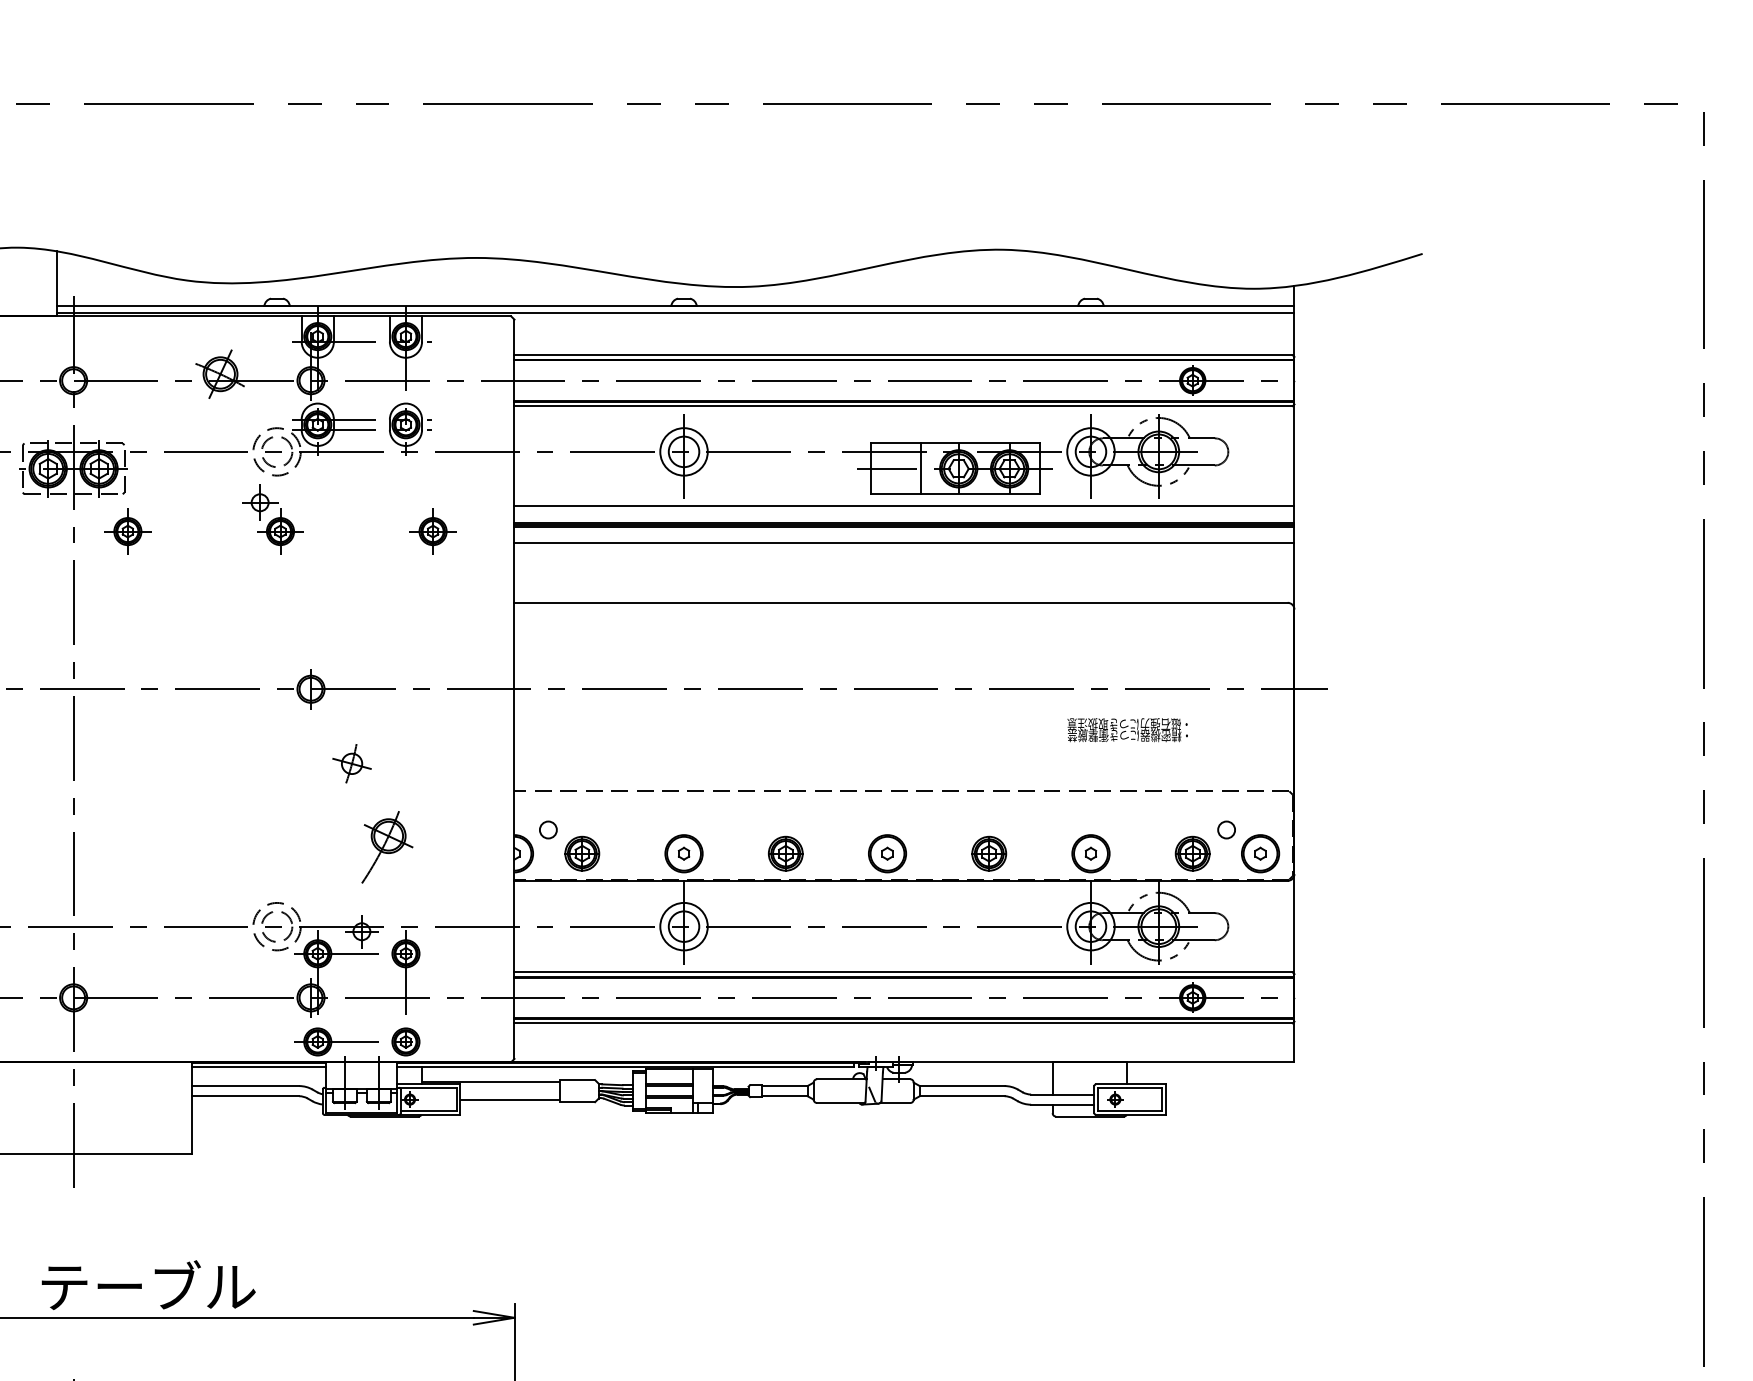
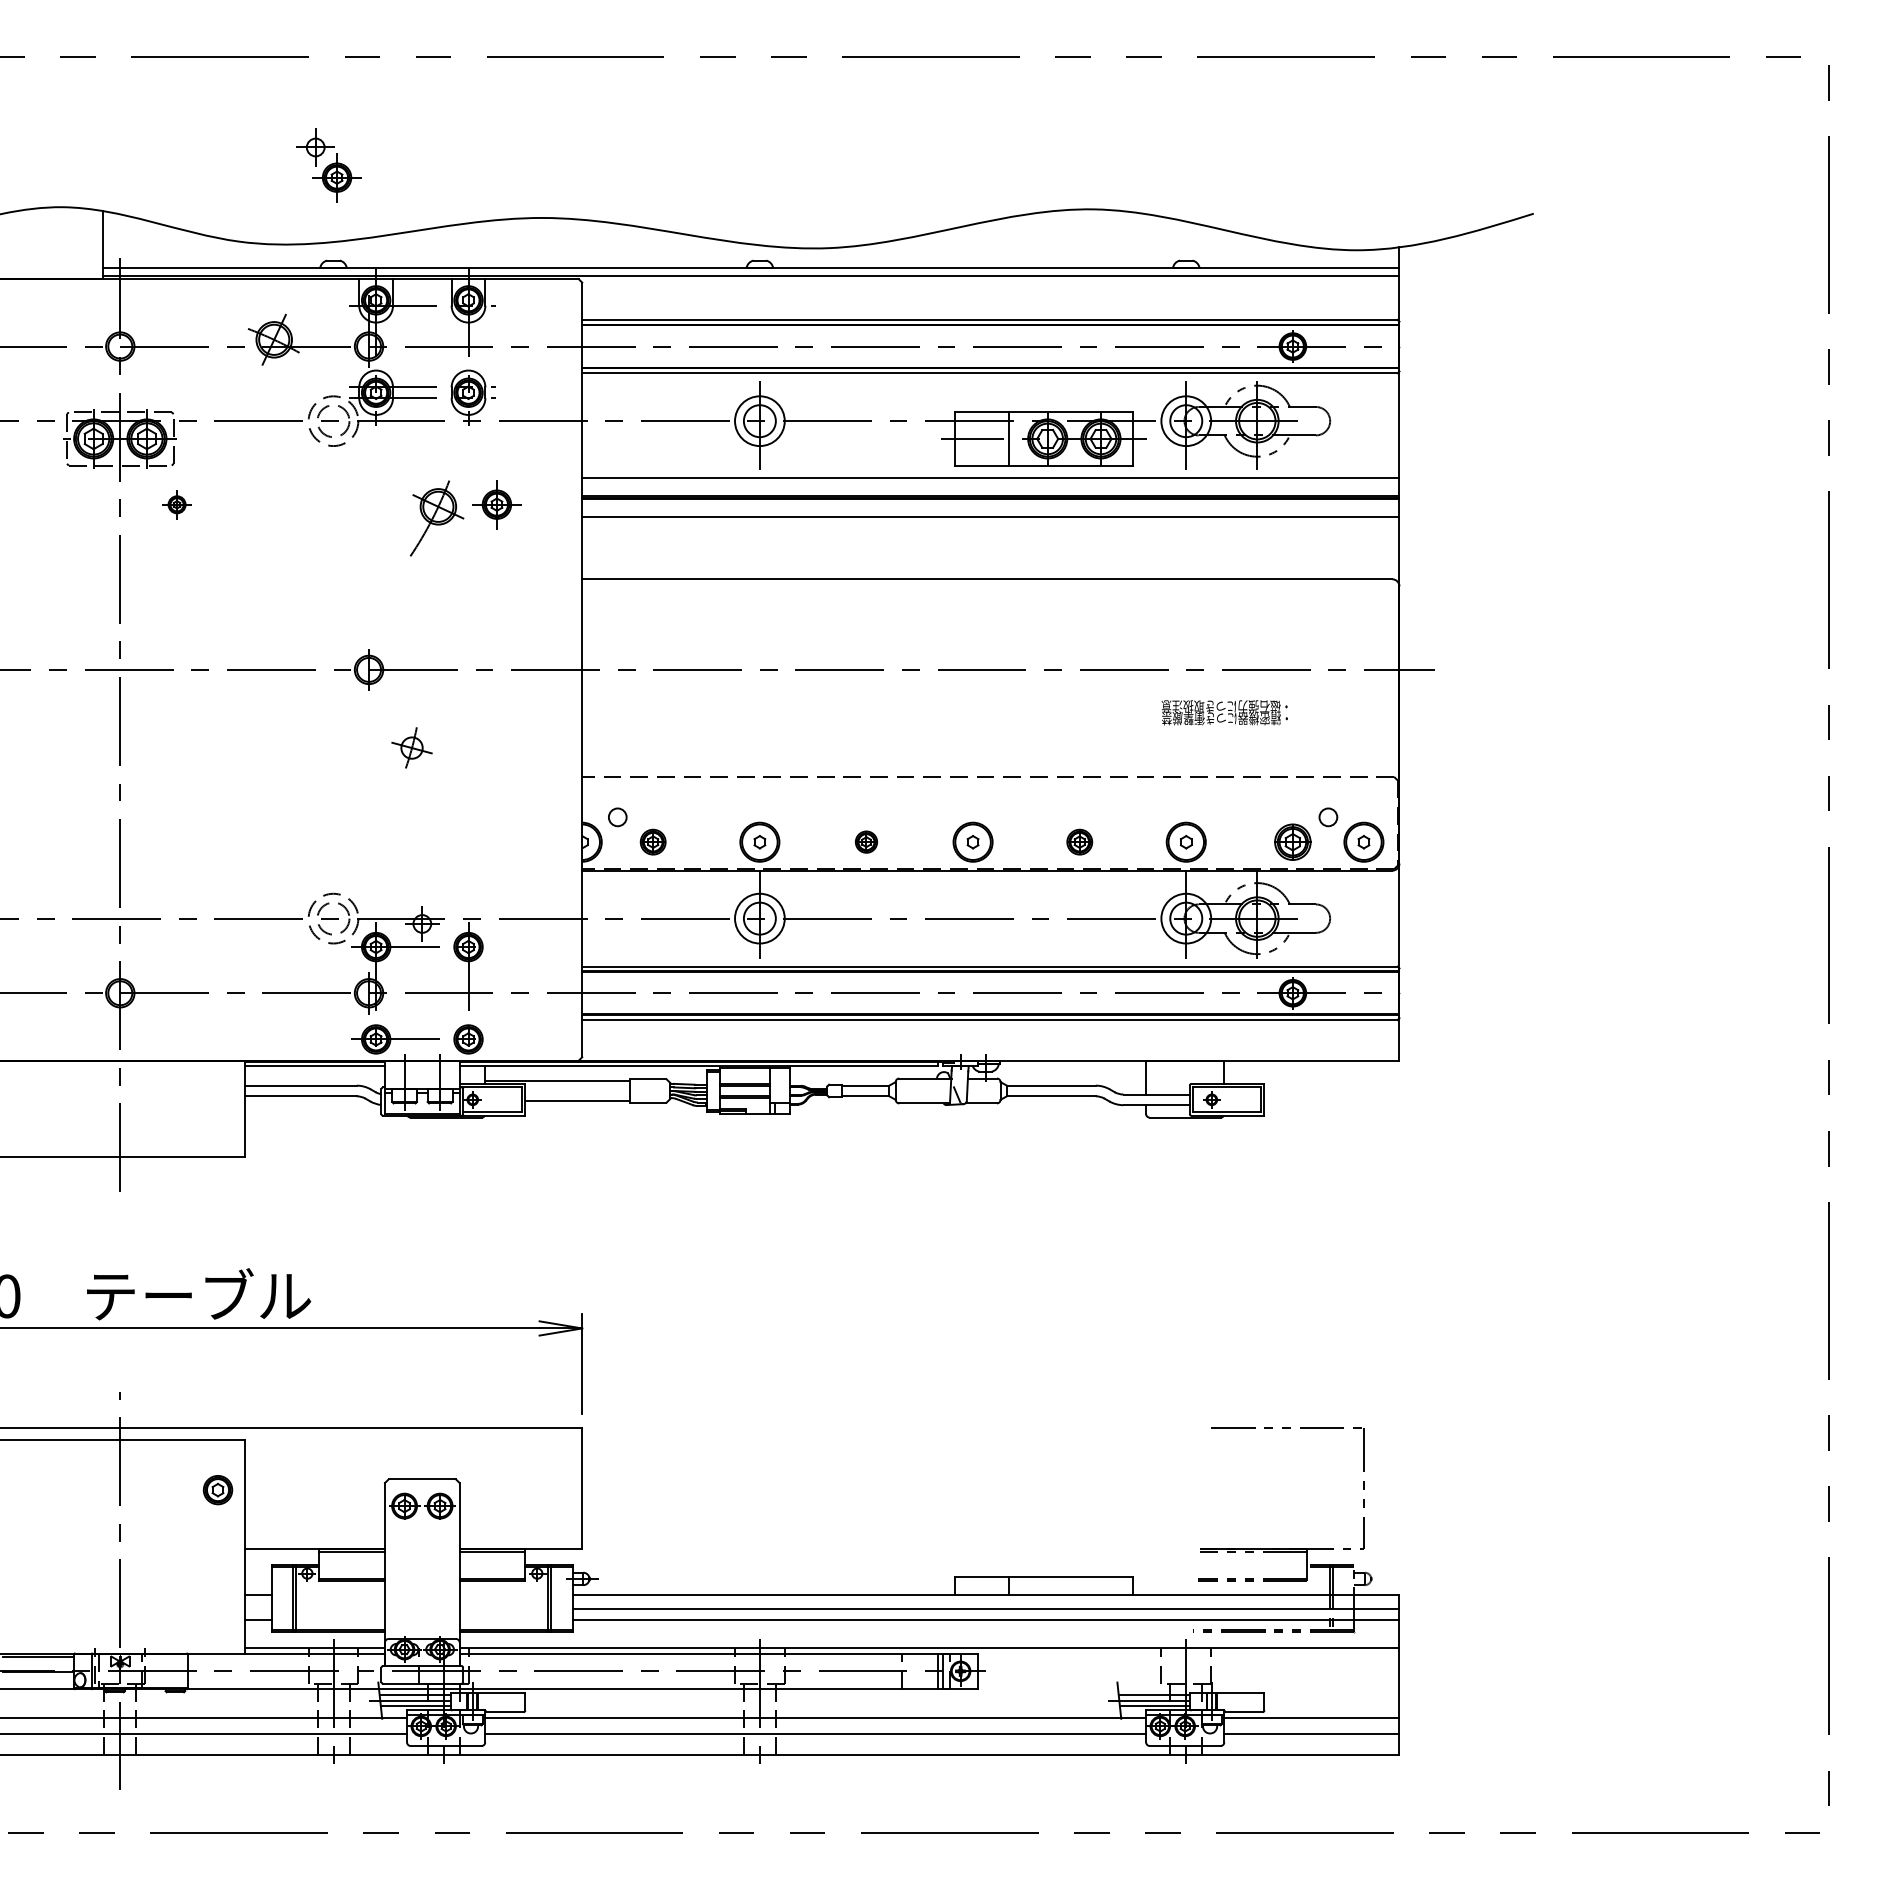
part: (272, 519) -> (328, 165), moved
part: (127, 531) -> (176, 504), size x0.6
part: (386, 847) -> (436, 518), moved
part: (581, 853) -> (652, 841), size x0.7
part: (785, 853) -> (866, 841), size x0.6
part: (989, 853) -> (1079, 841), size x0.7

